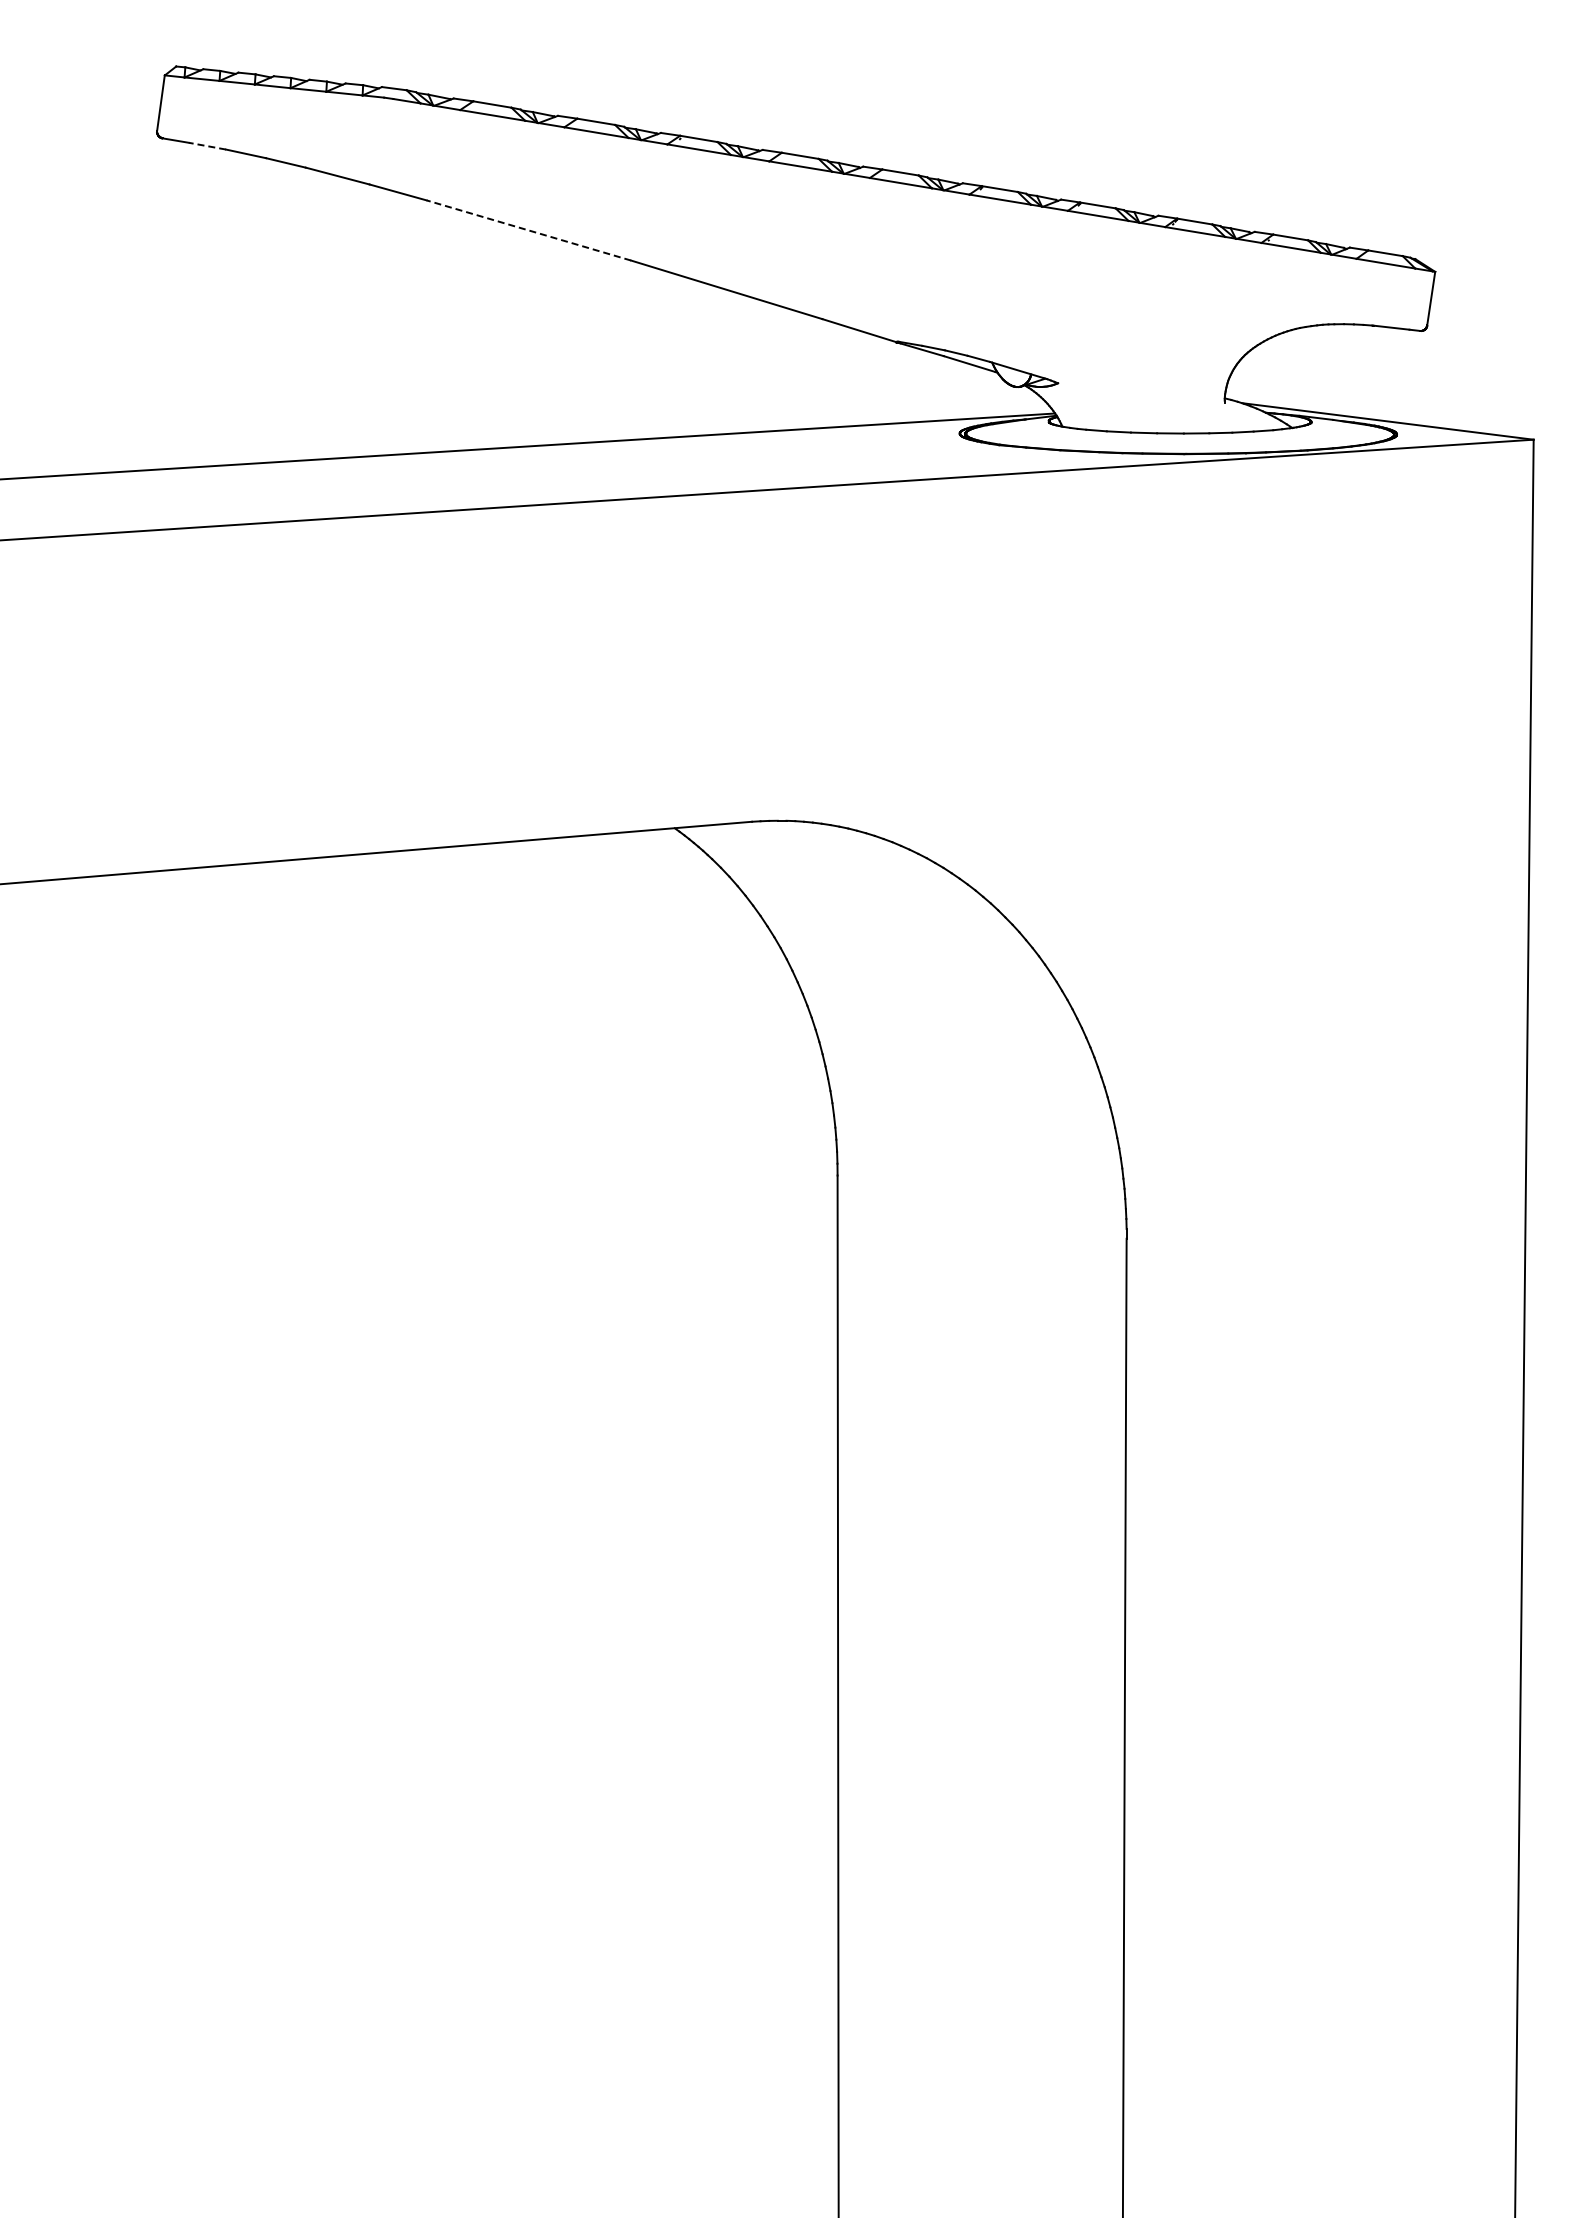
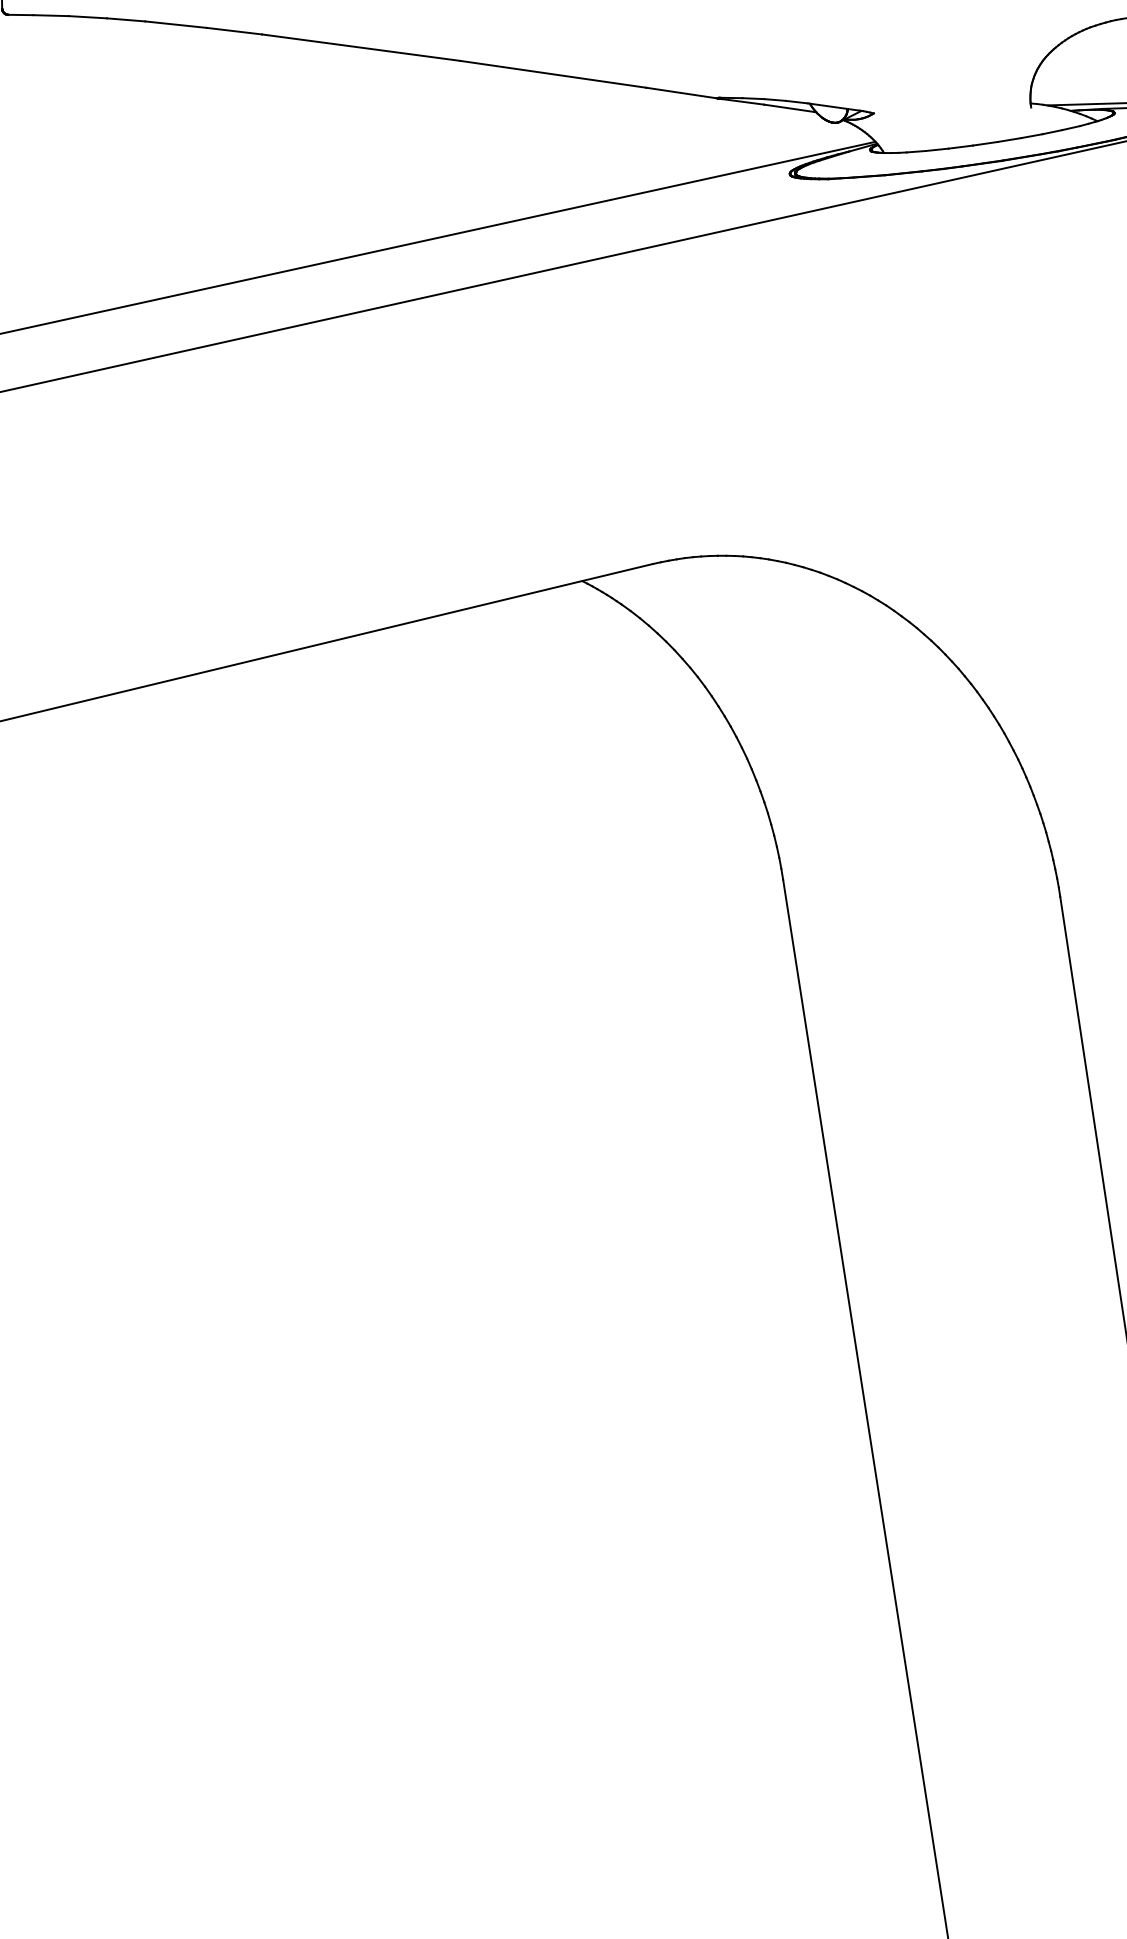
line: (207, 146) -> (51, 15), dashed -> solid
line: (528, 230) -> (360, 47), dashed -> solid

